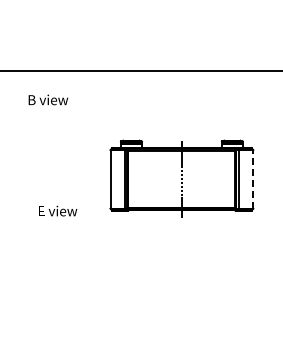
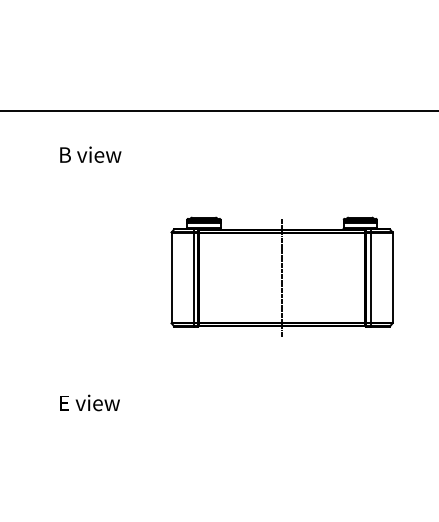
text: (47, 99) -> (89, 154), moved
line: (253, 178) -> (393, 276), dashed -> solid
text: (58, 210) -> (90, 402), moved

